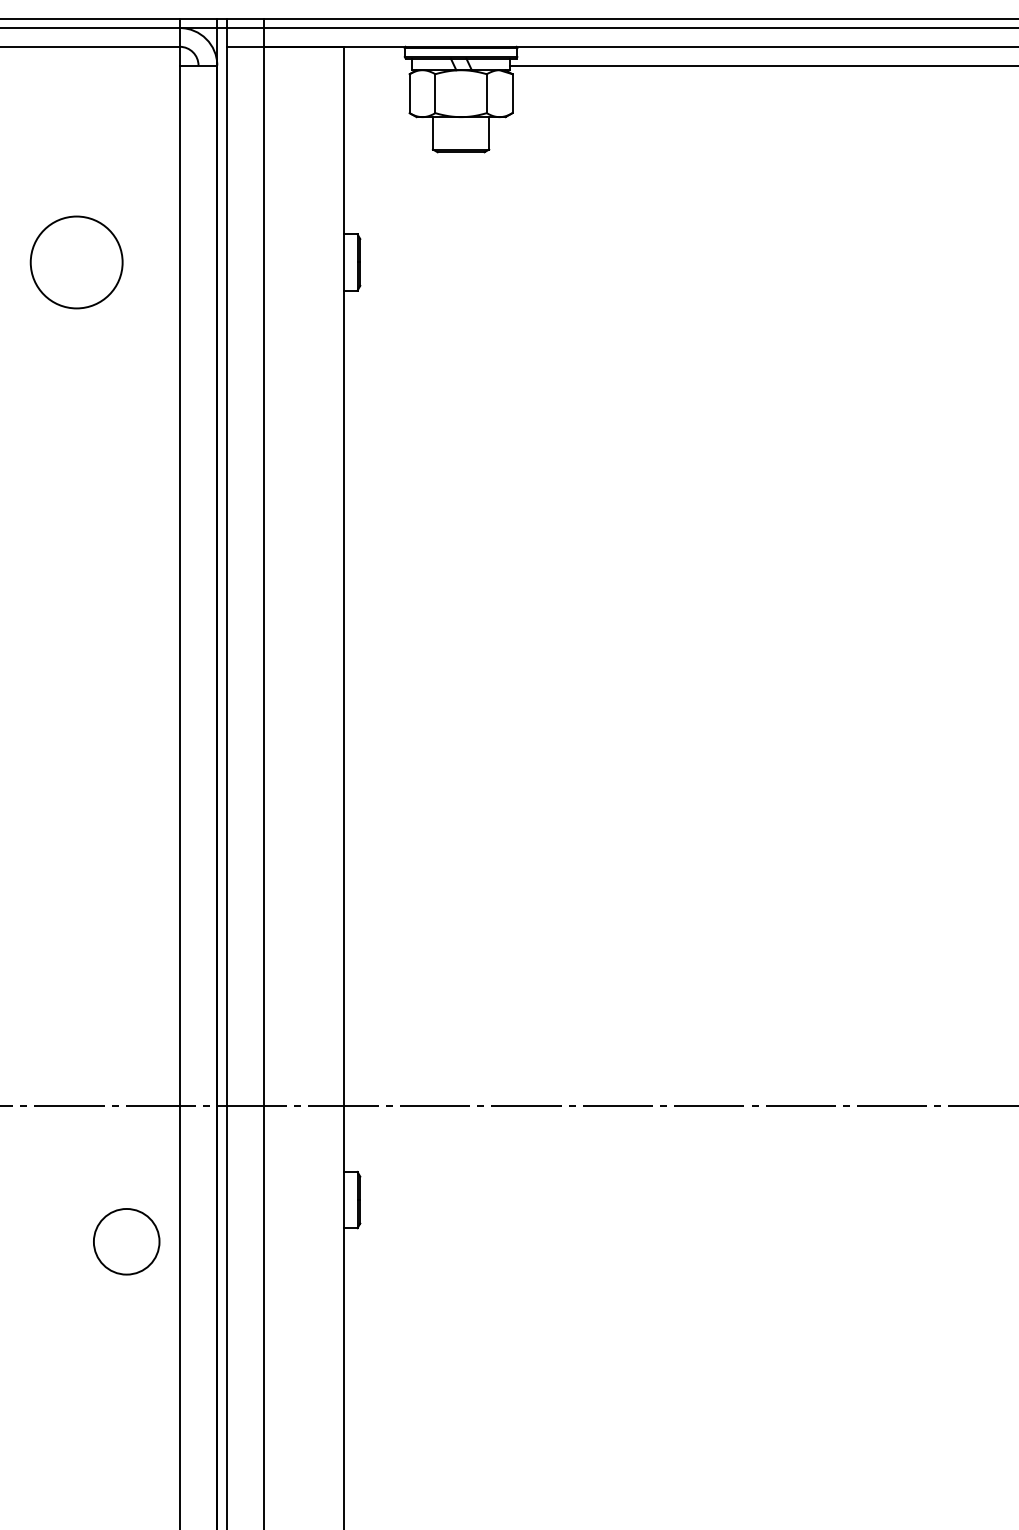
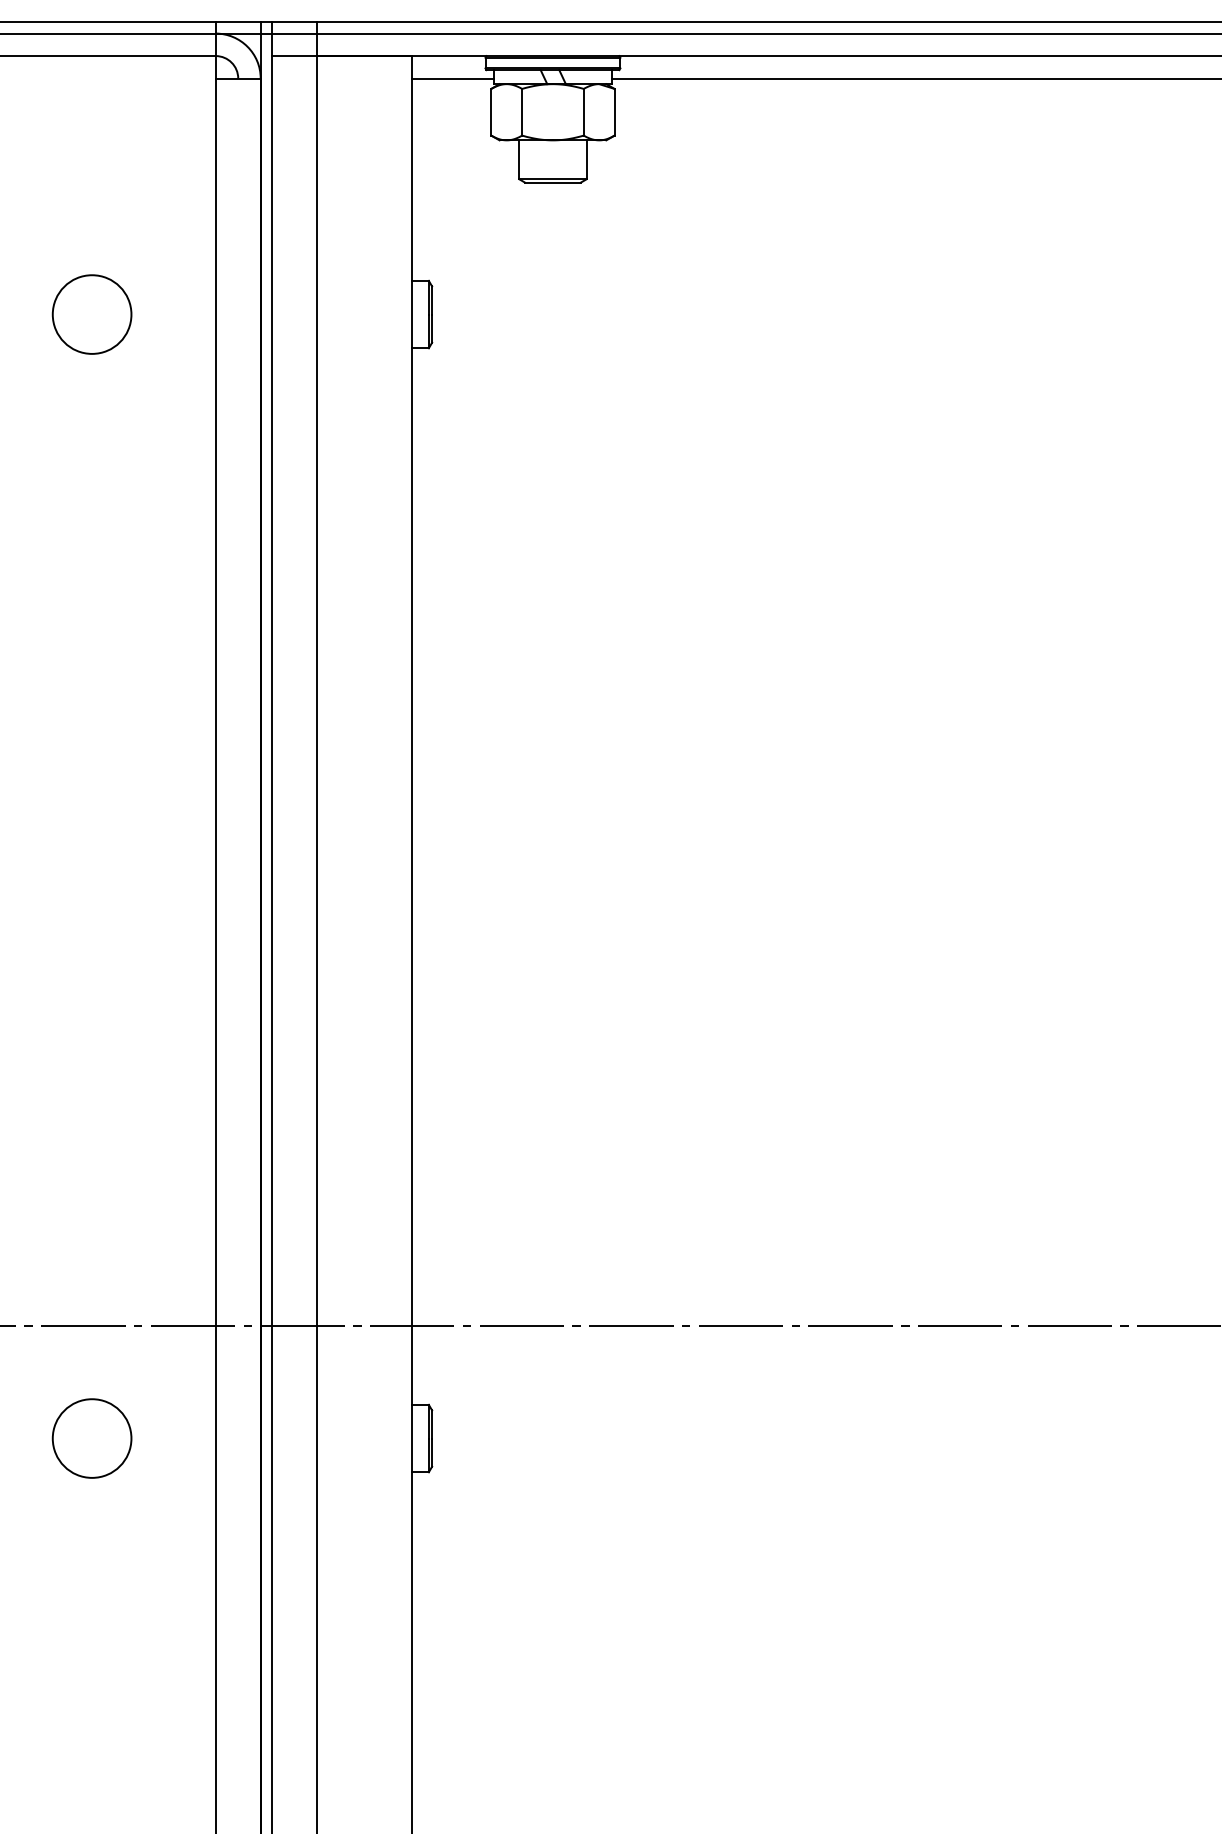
line: (377, 65) -> (452, 78), added
circle: (76, 262) -> (91, 314), size x0.71
circle: (126, 1241) -> (91, 1438), moved

